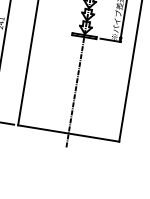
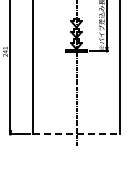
line: (69, 133) -> (77, 134), solid -> dashed

